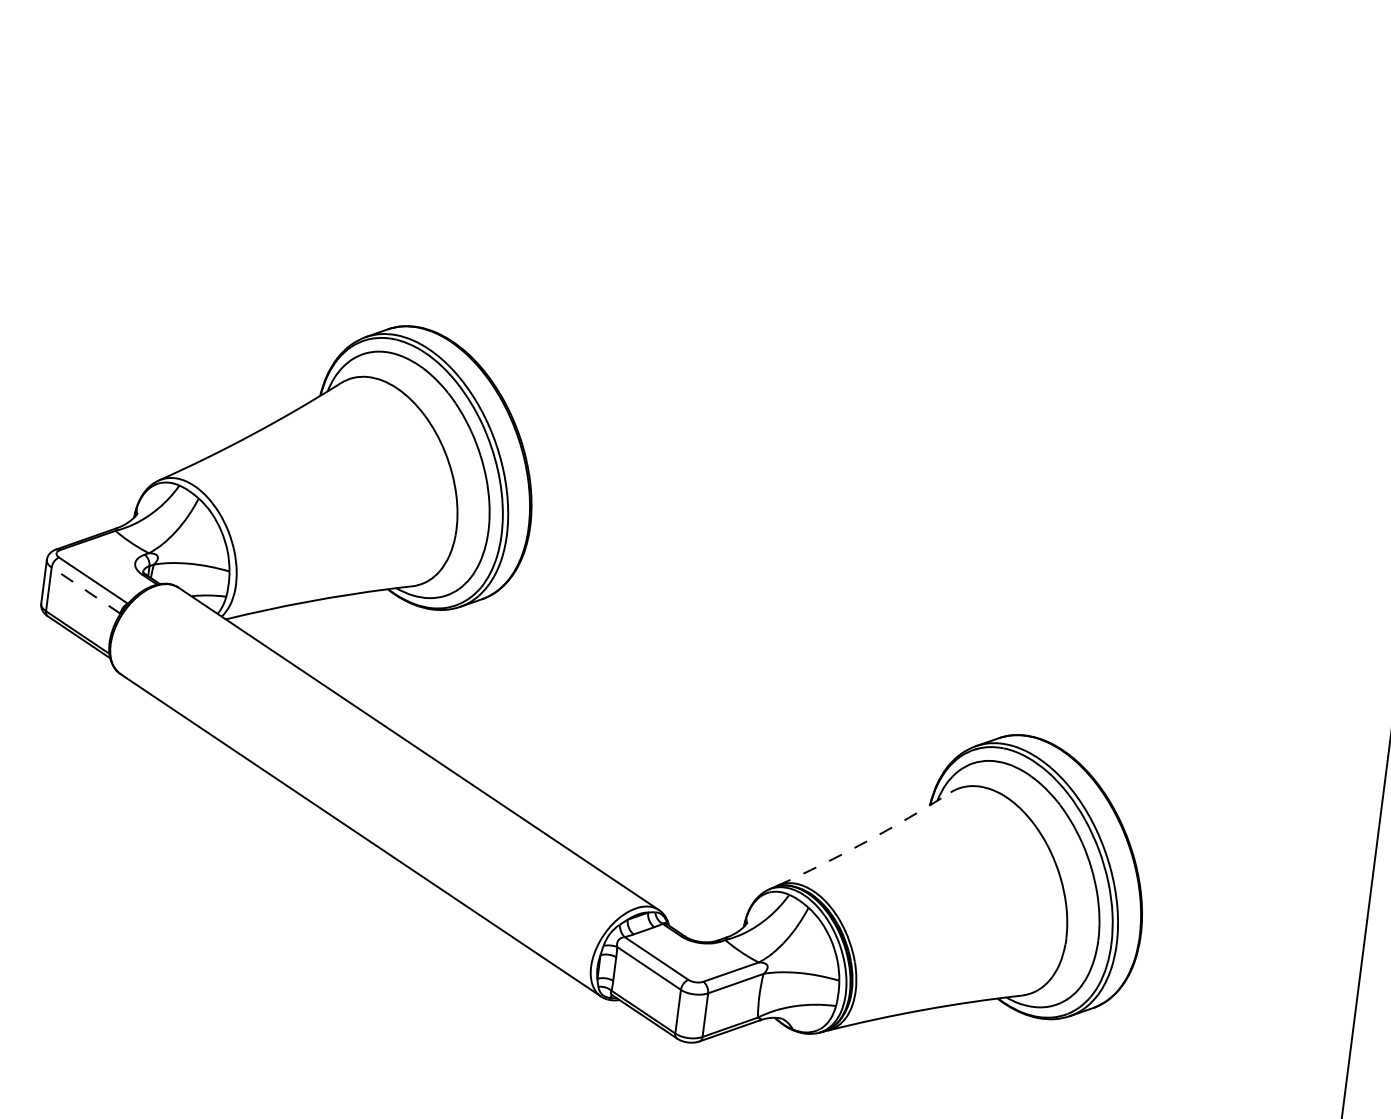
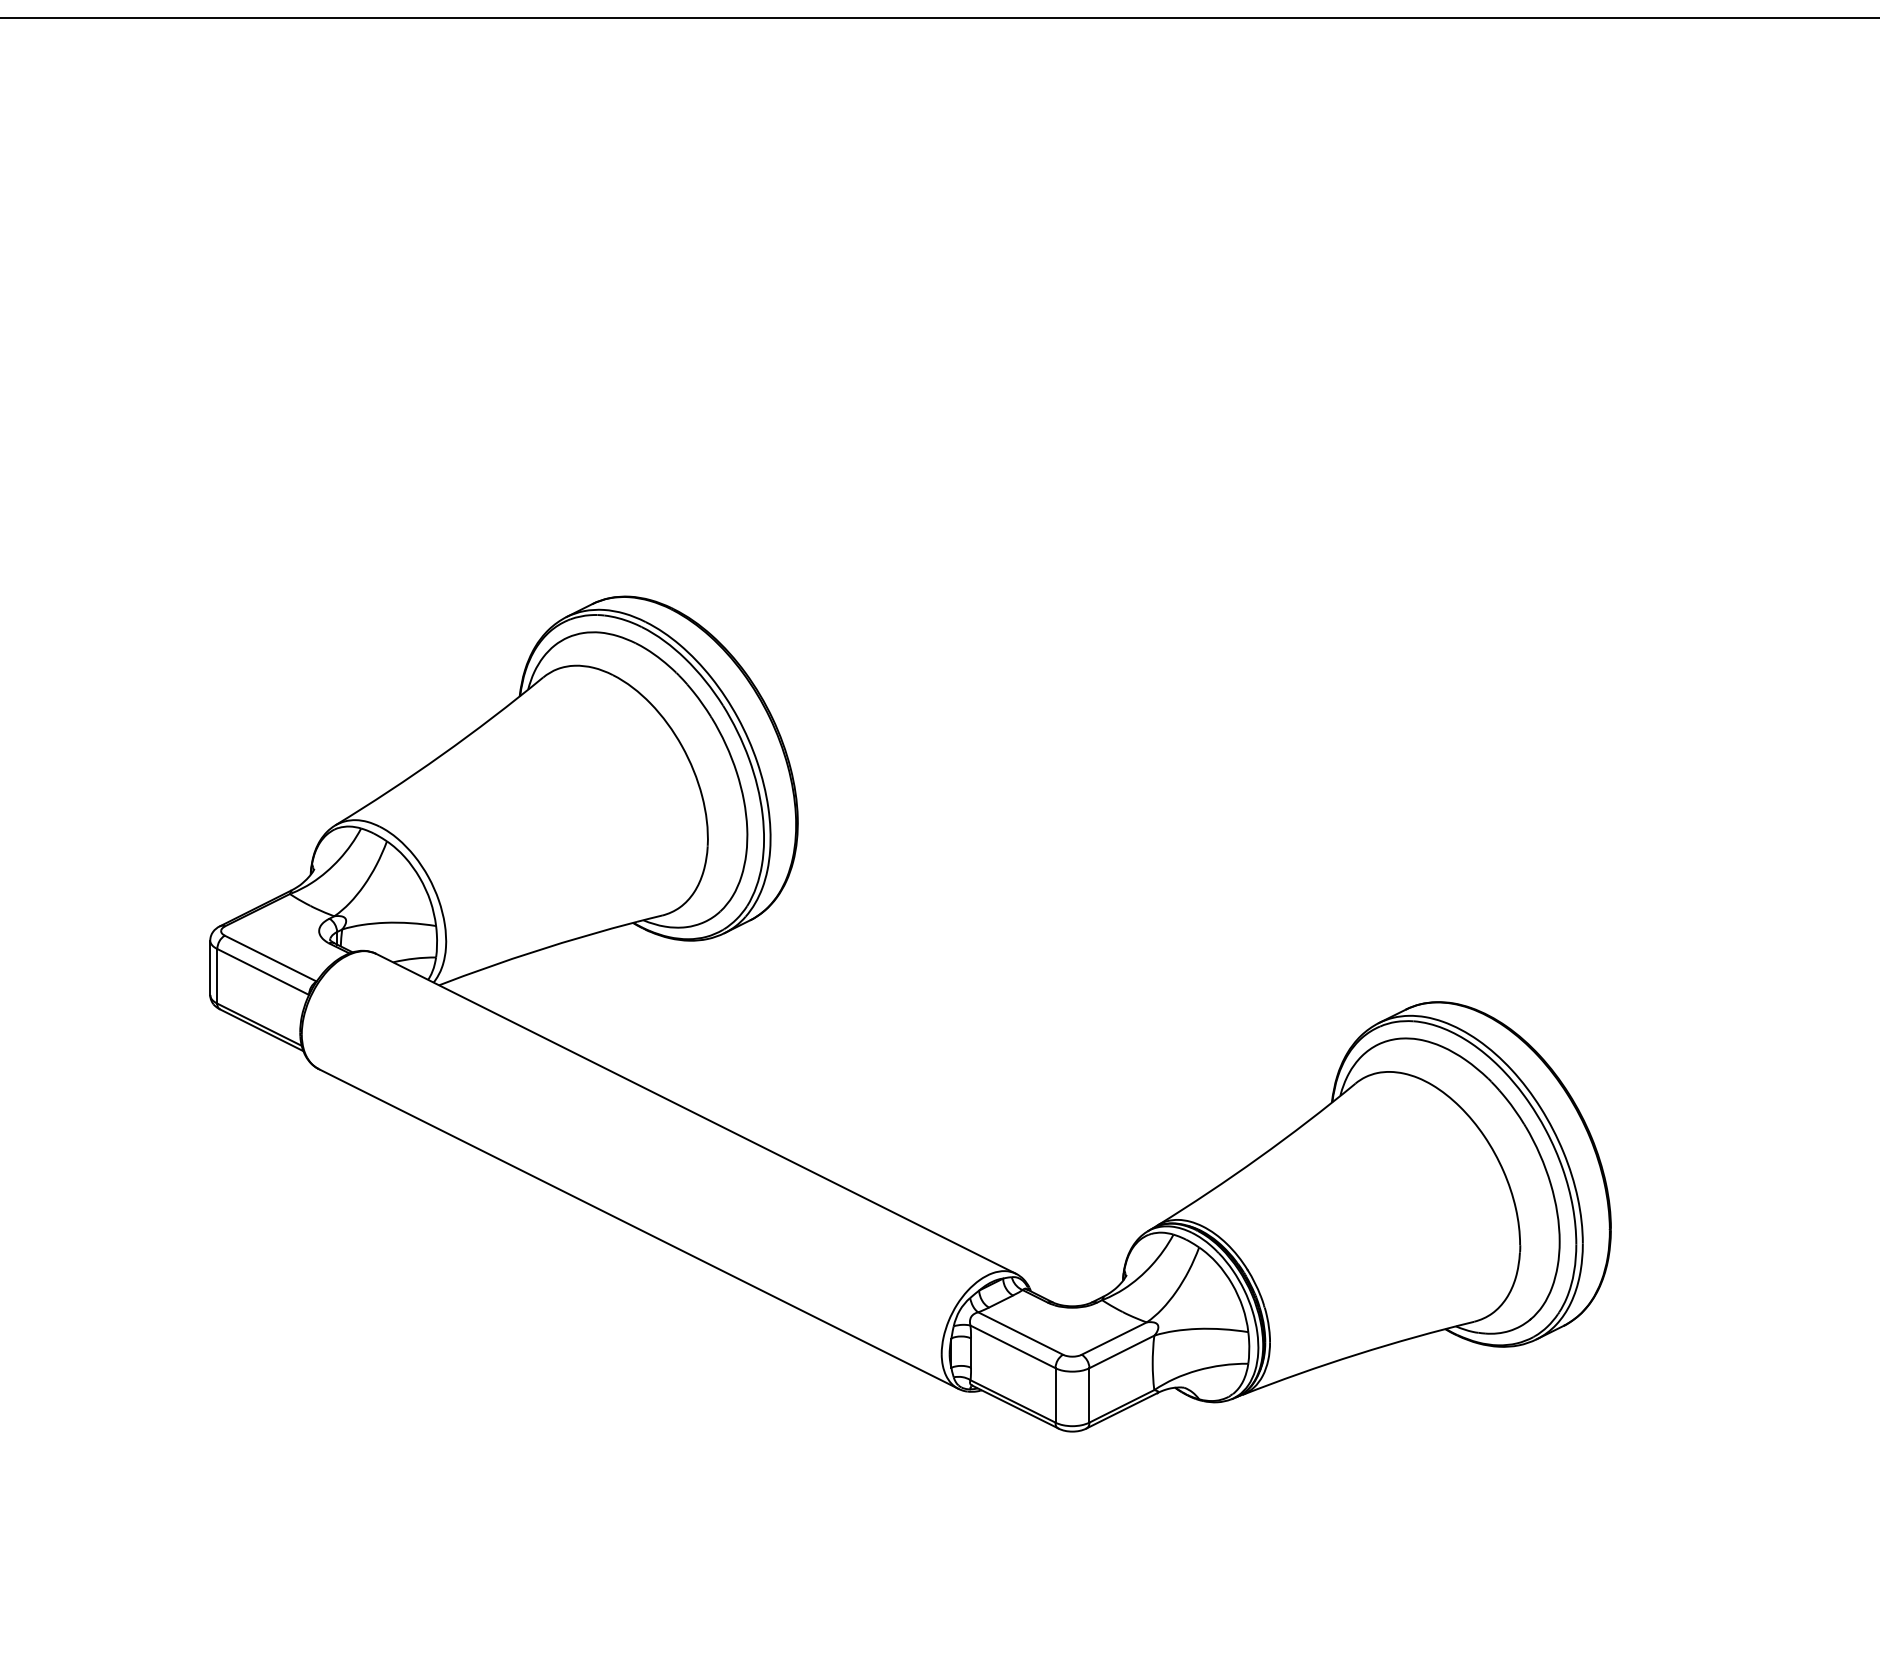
line: (85, 590) -> (262, 971), dashed -> solid
arc: (865, 841) -> (1258, 1157), dashed -> solid

